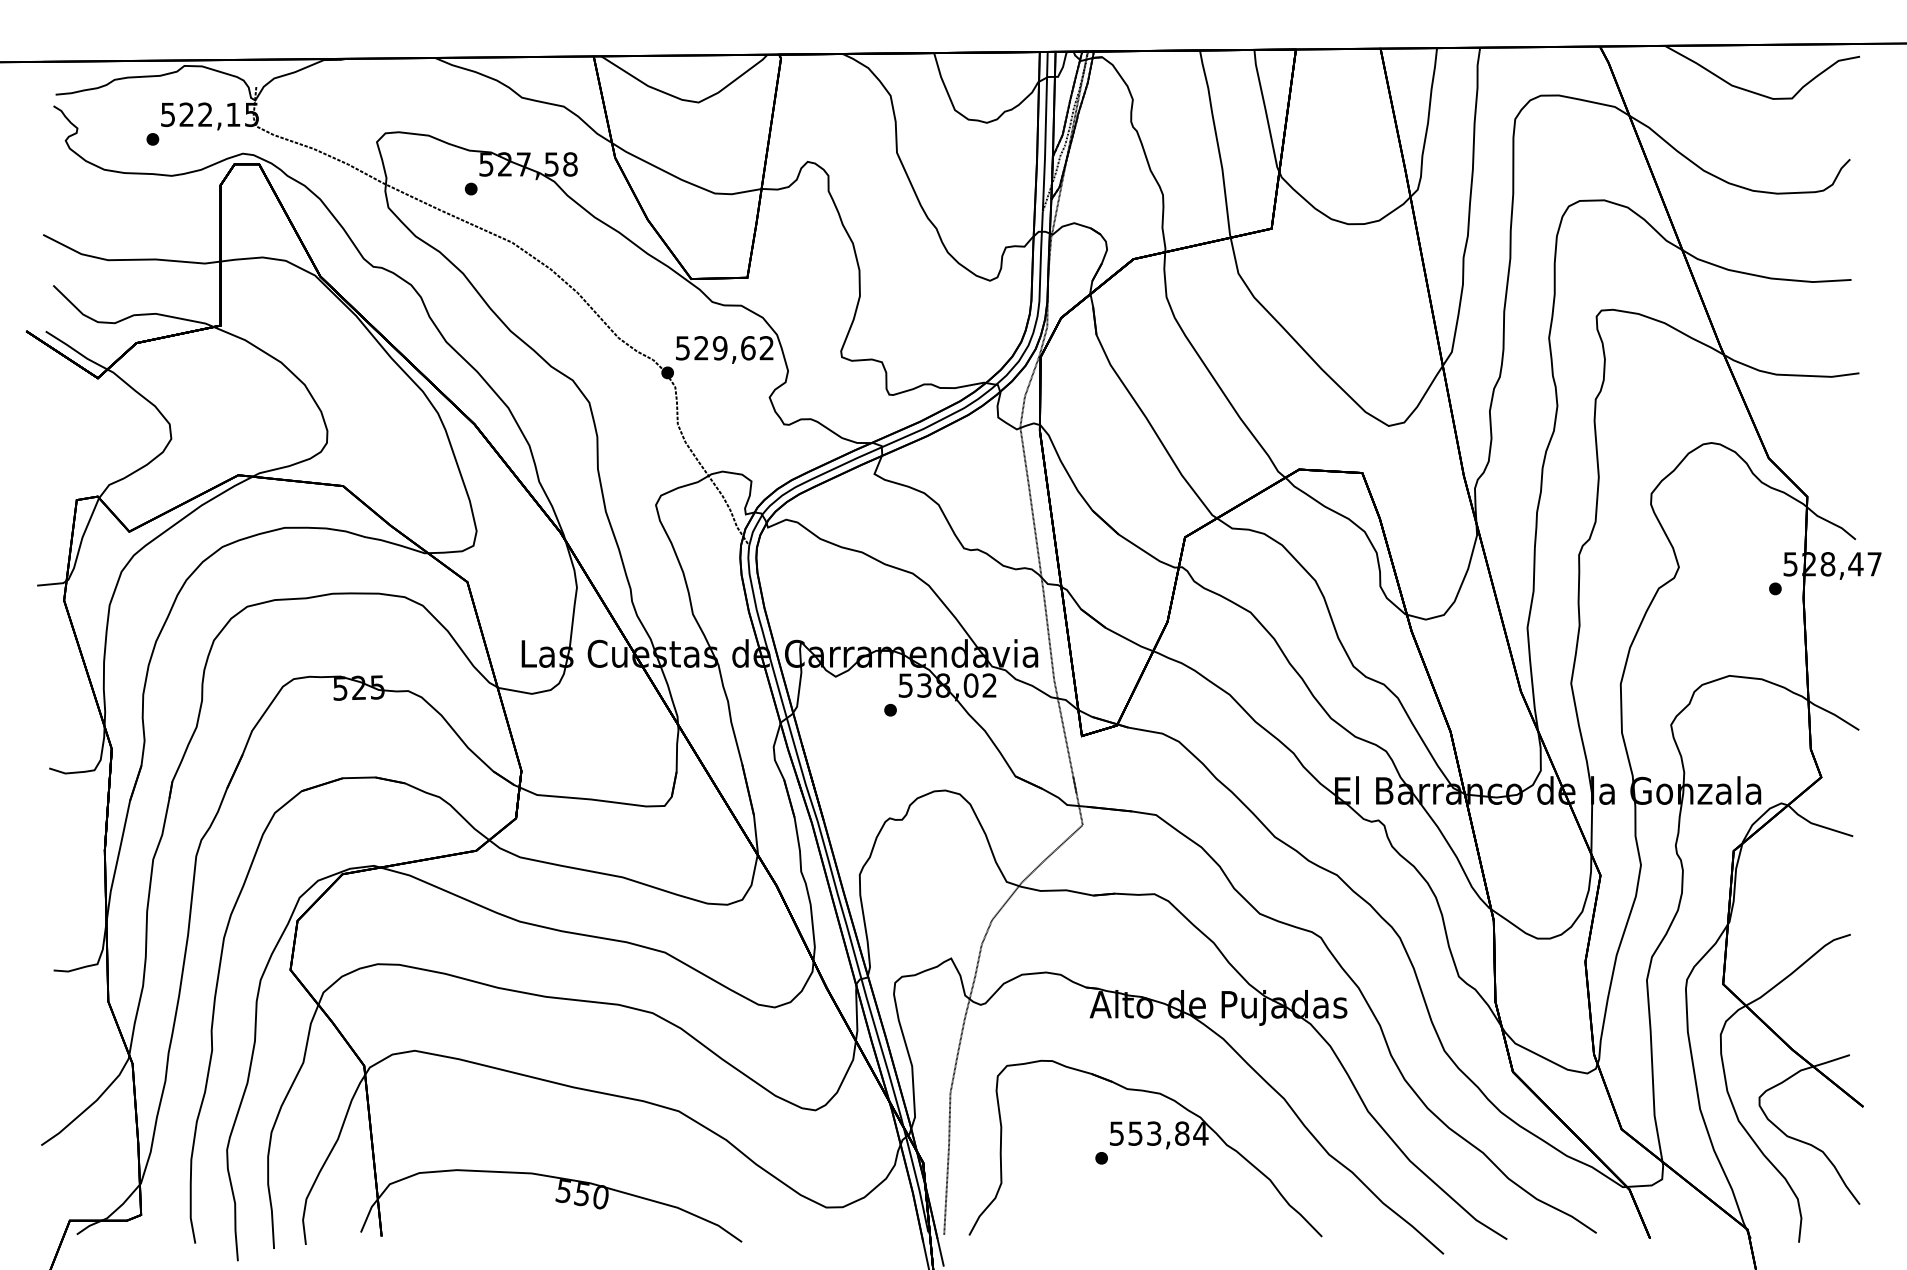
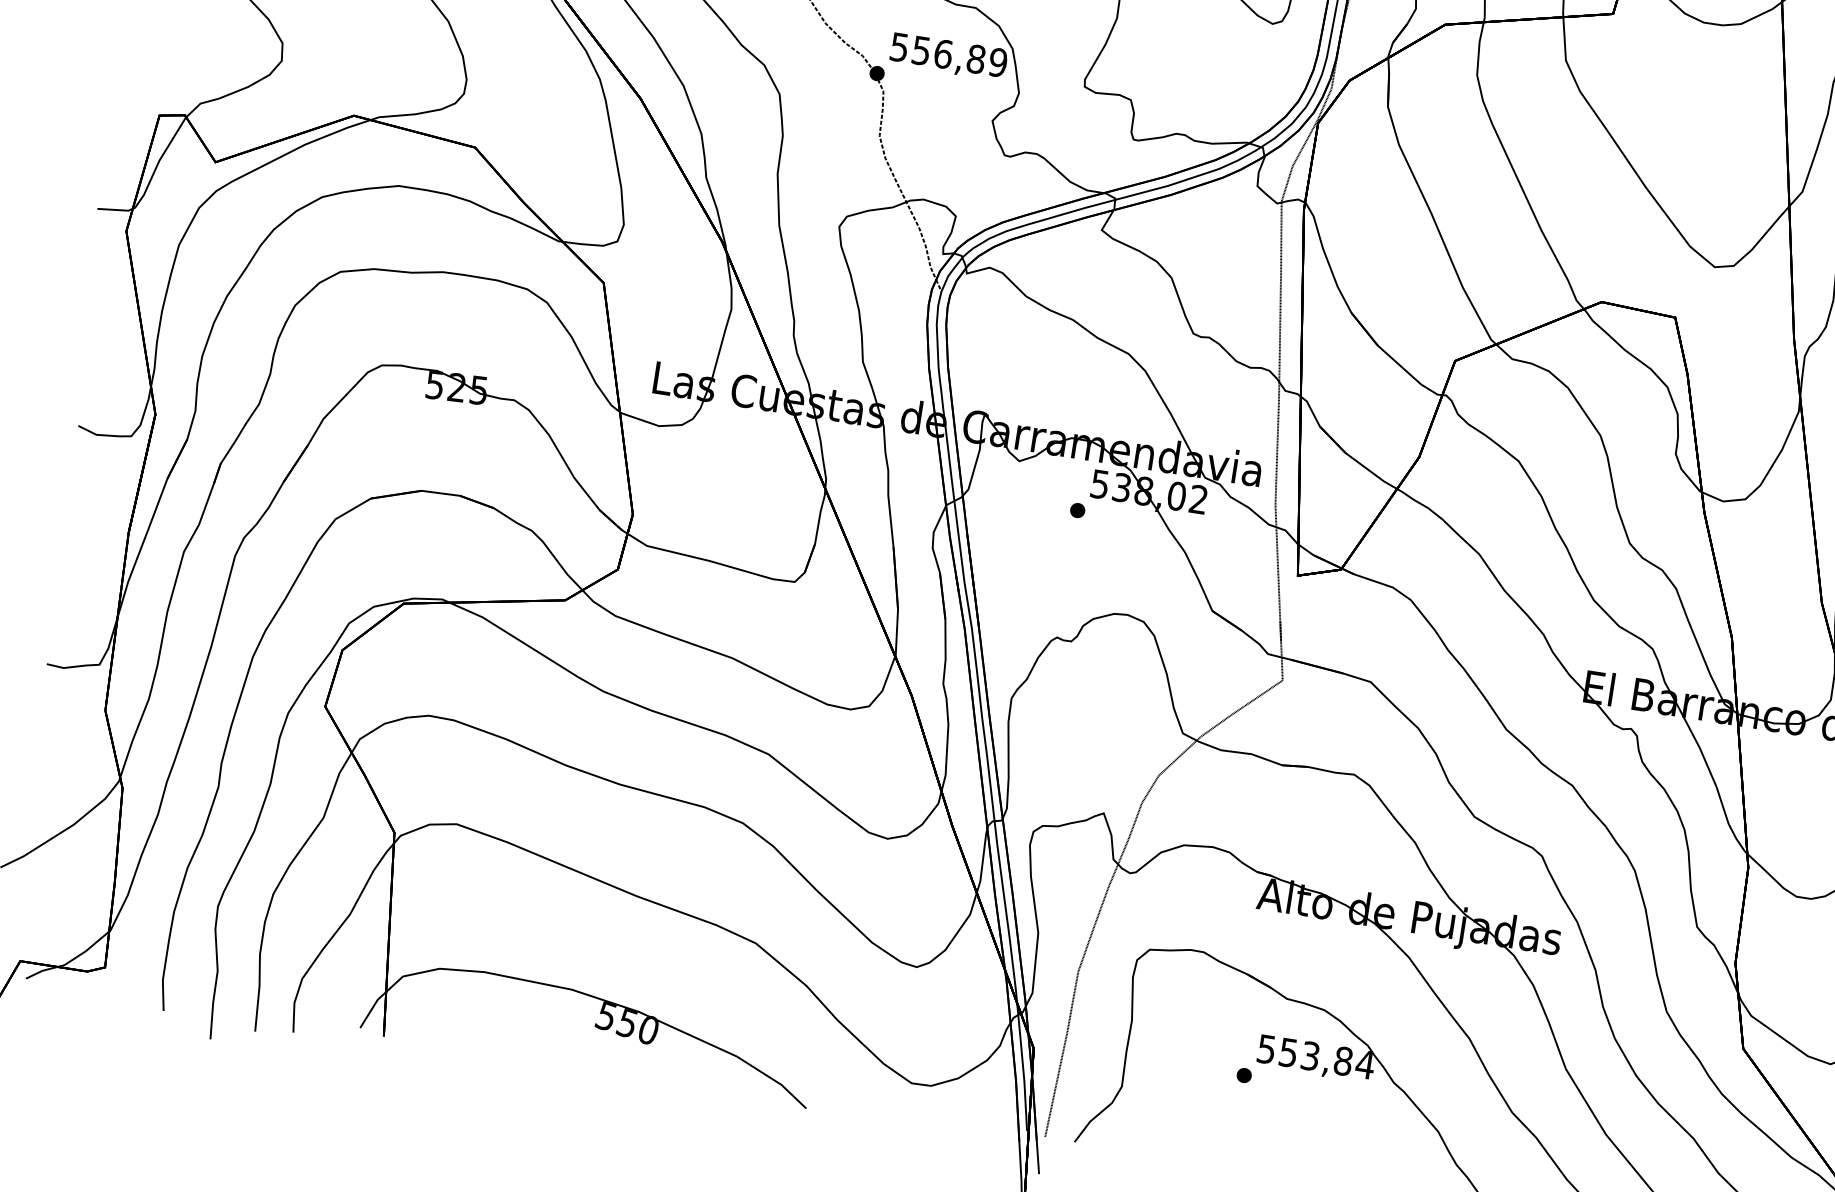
text: (734, 348) -> (960, 57), 529,62 -> 556,89

